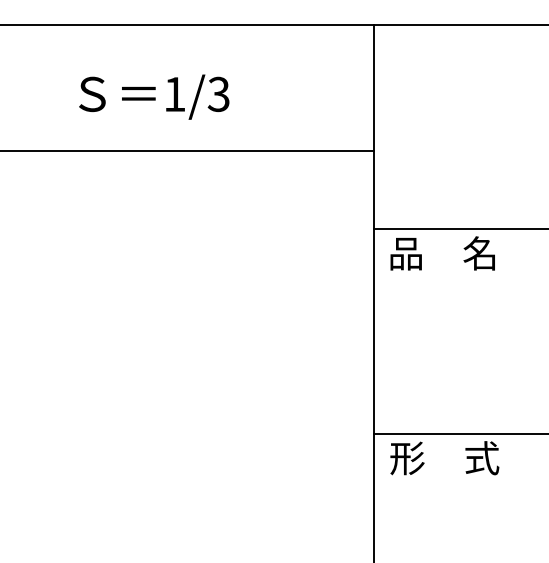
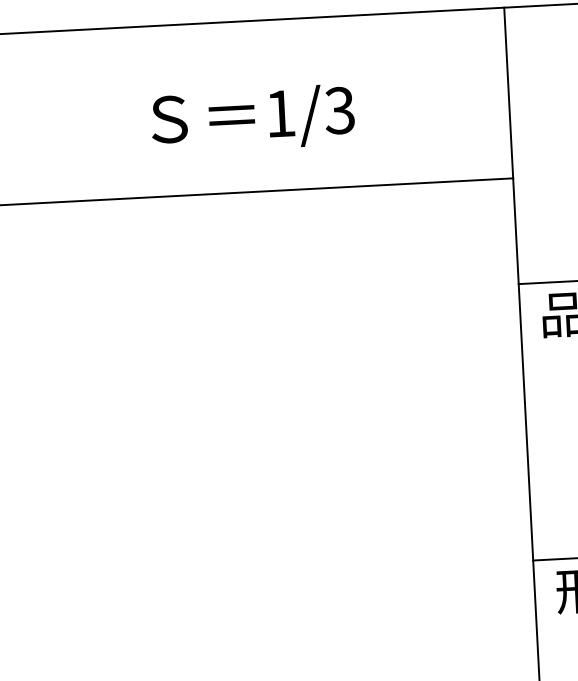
text: (154, 96) -> (253, 118), moved

